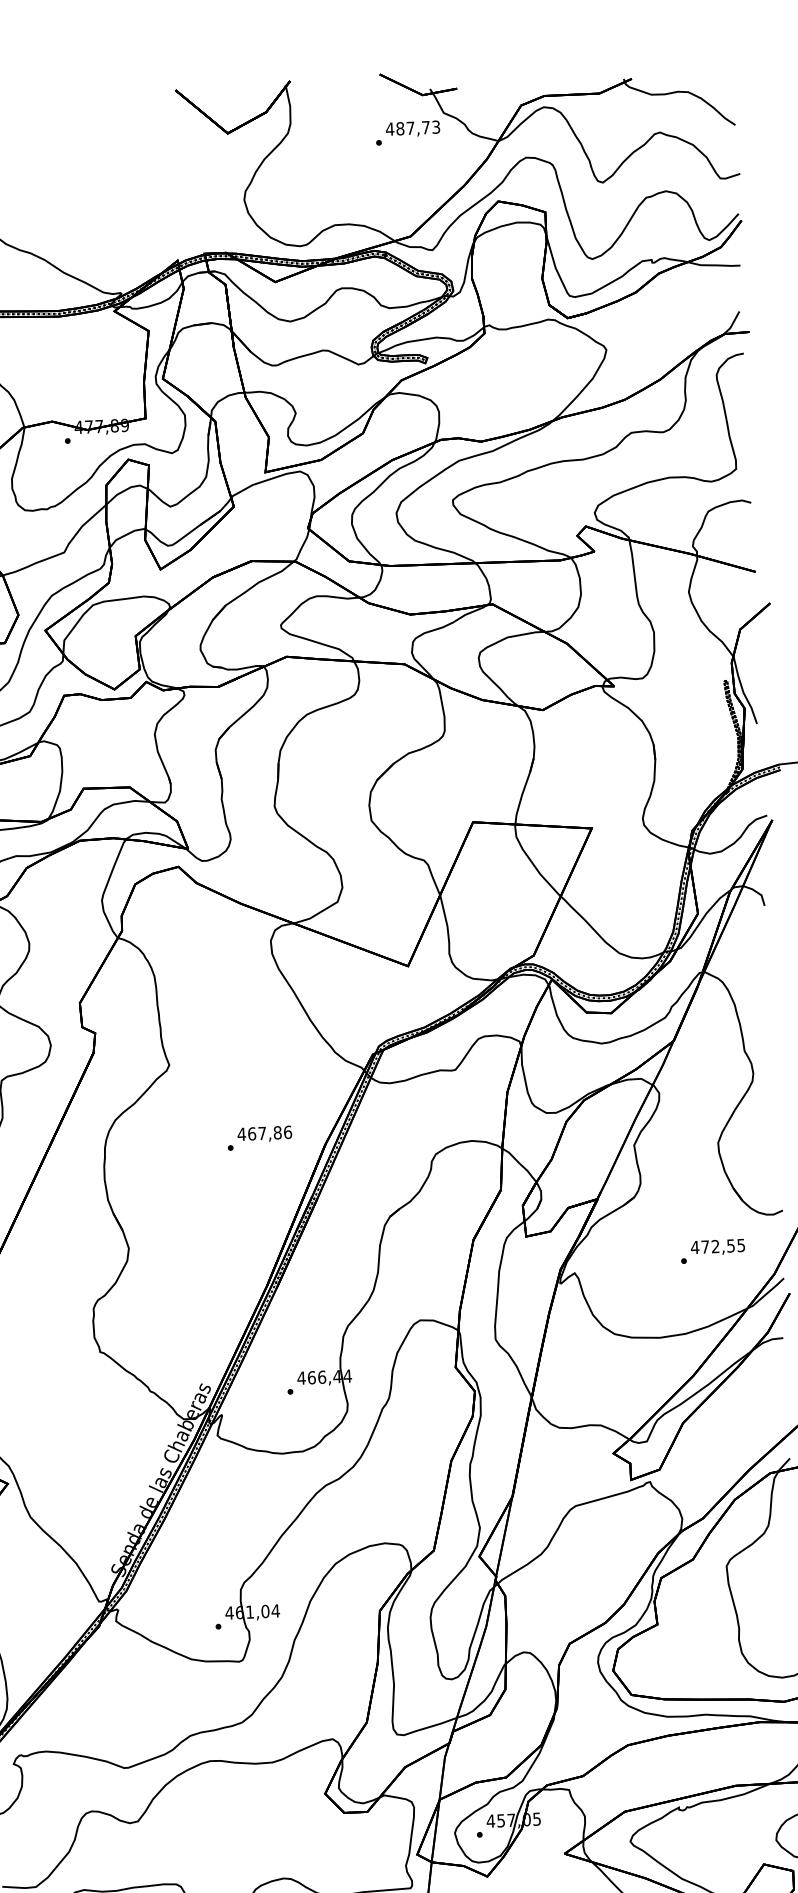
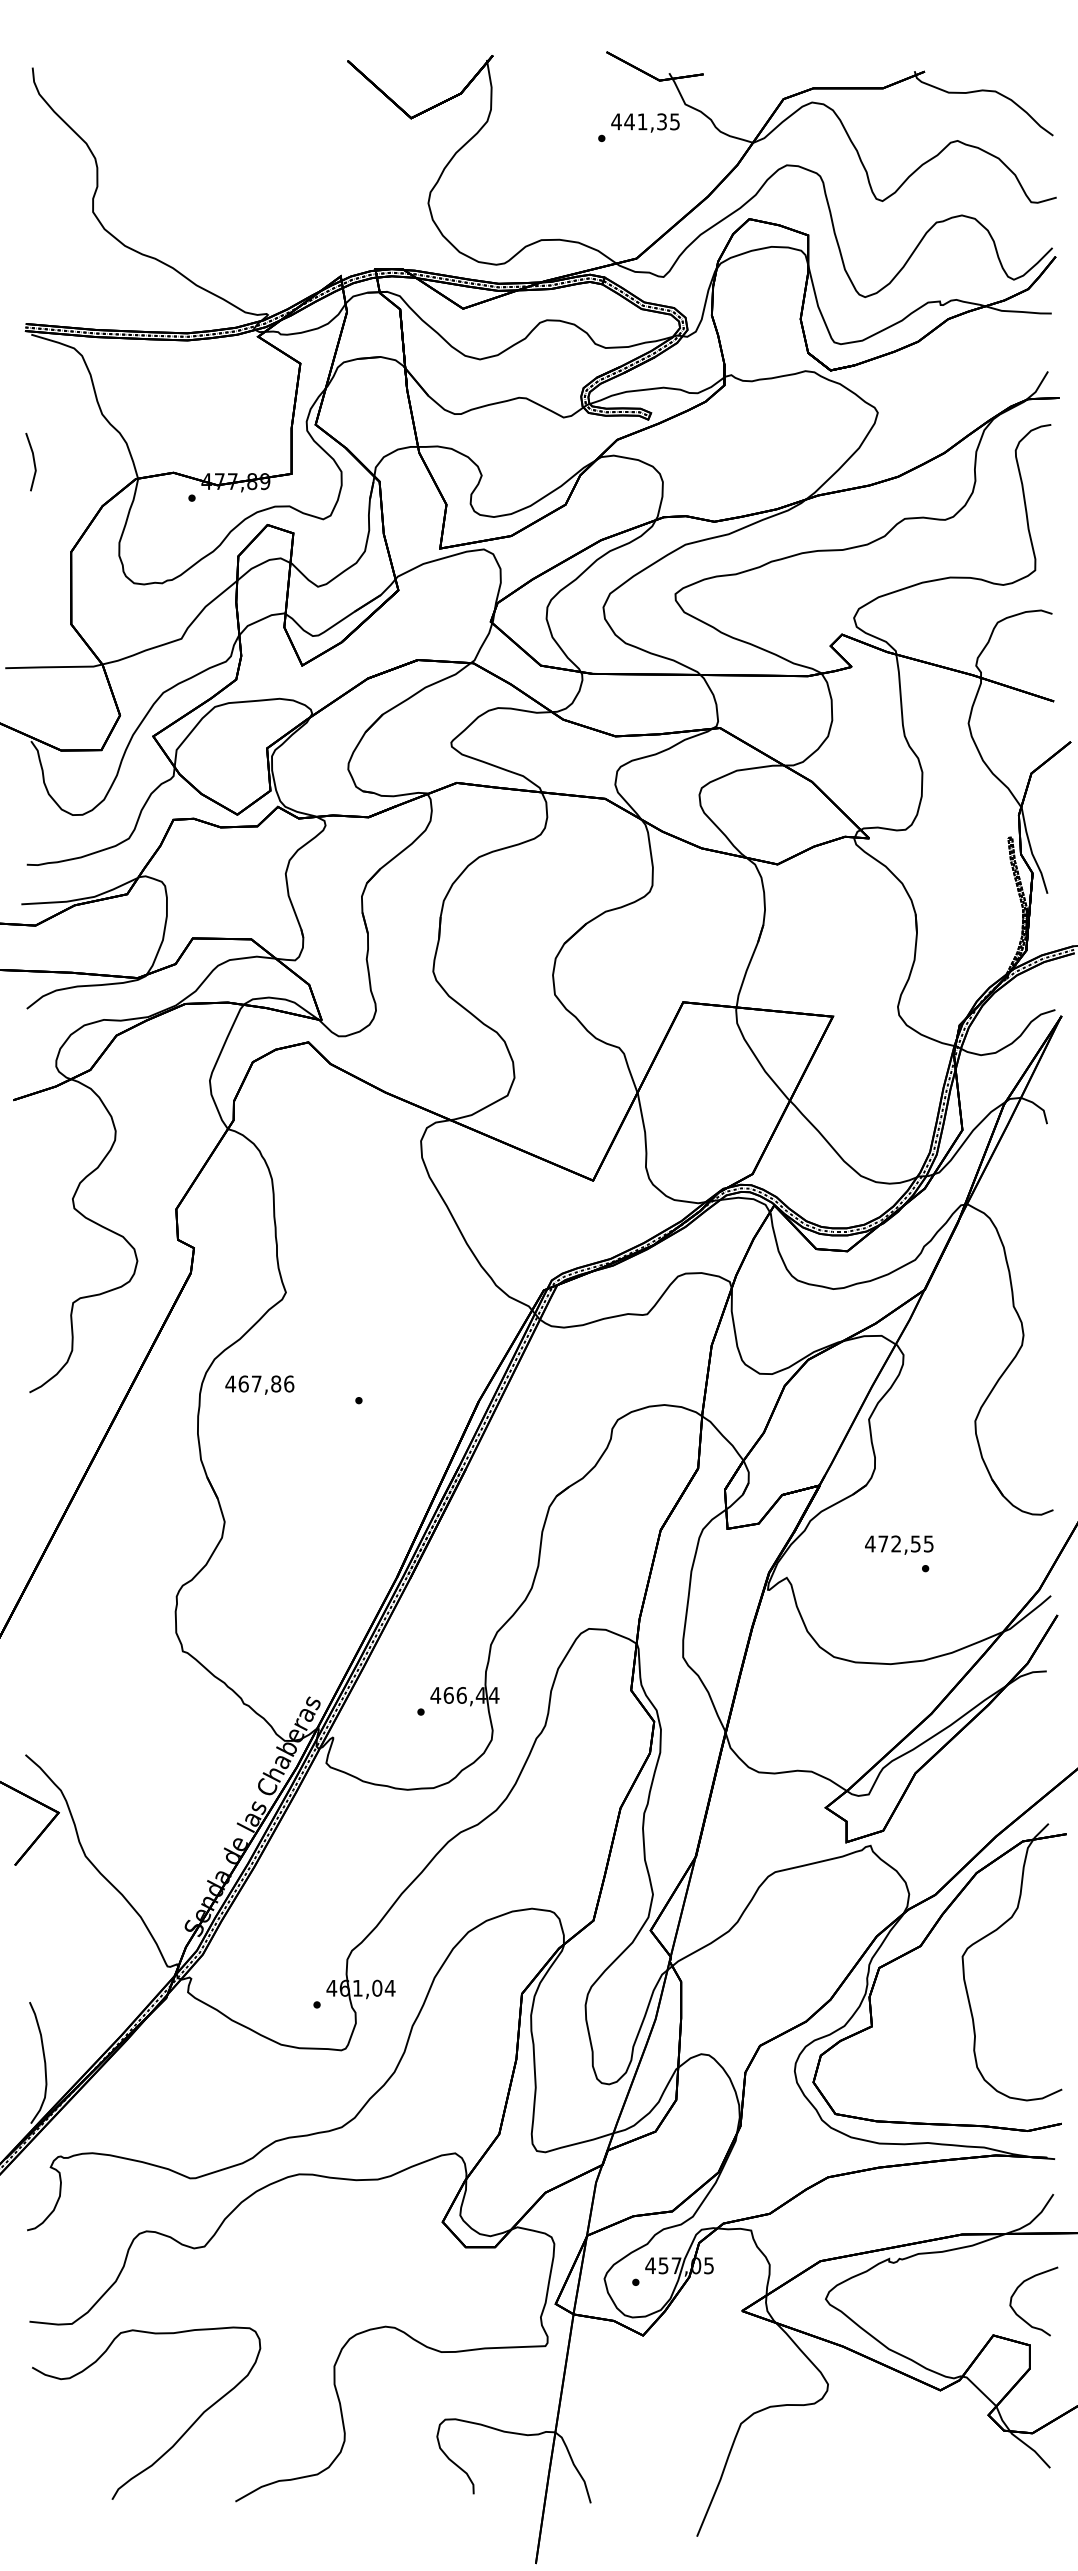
text: (417, 127) -> (651, 121), 487,73 -> 441,35
text: (264, 1133) -> (259, 1384), moved
text: (718, 1246) -> (899, 1544), moved

